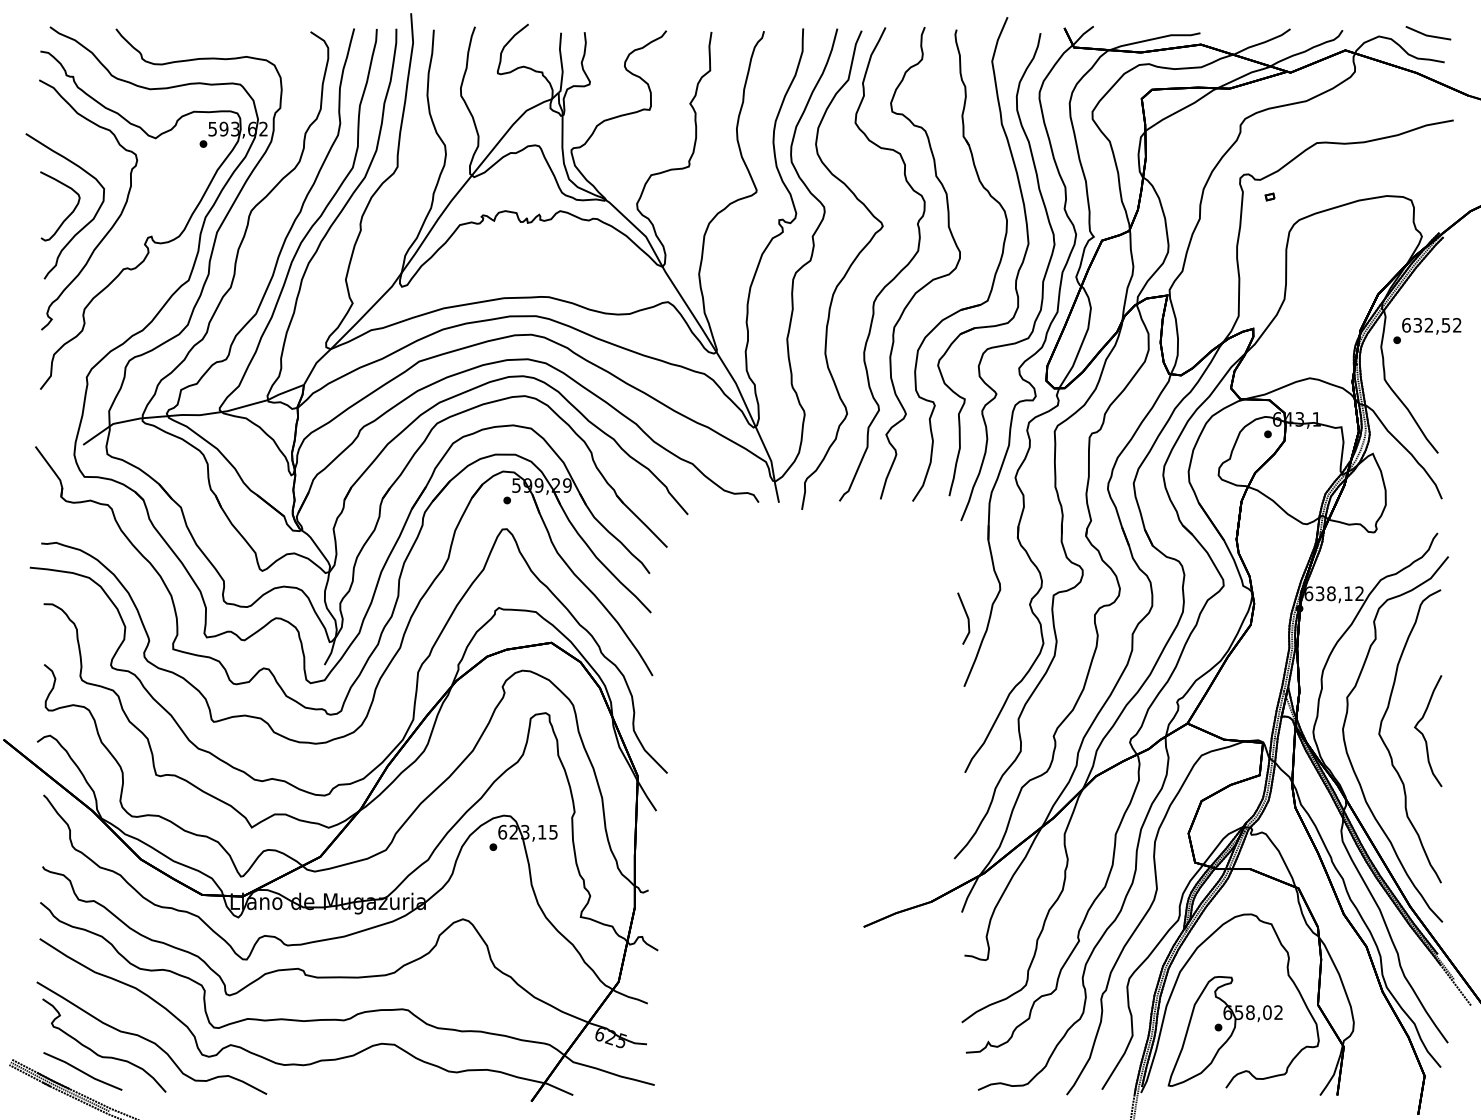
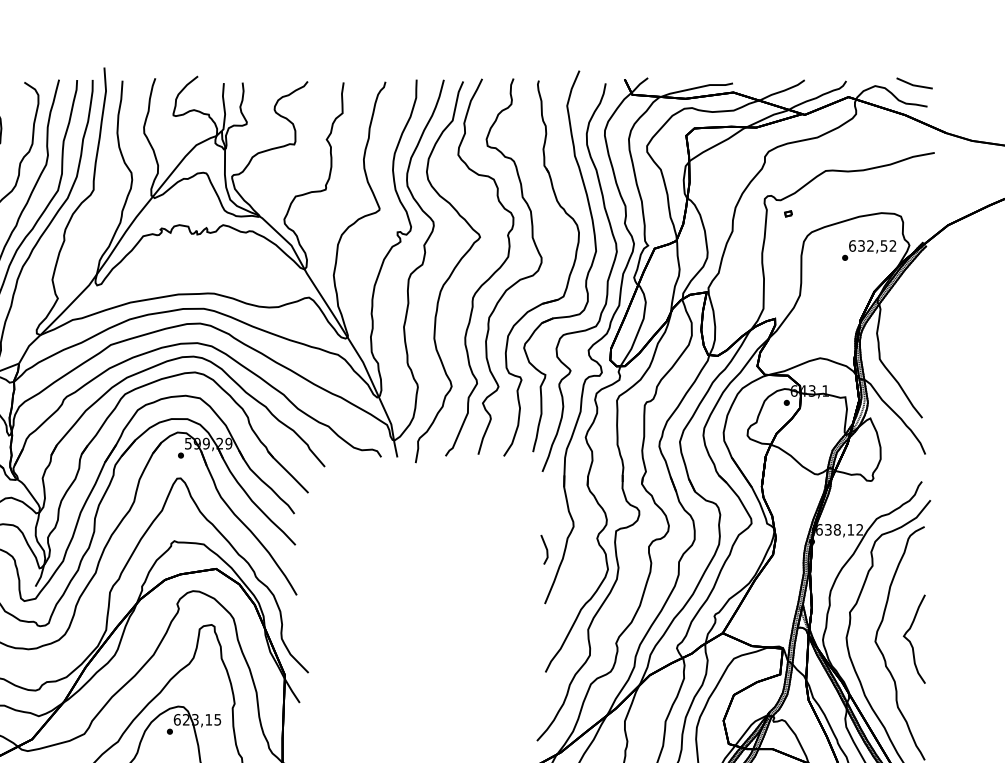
text: (1427, 330) -> (869, 250), moved
part: (963, 618) -> (544, 549), size x0.71

